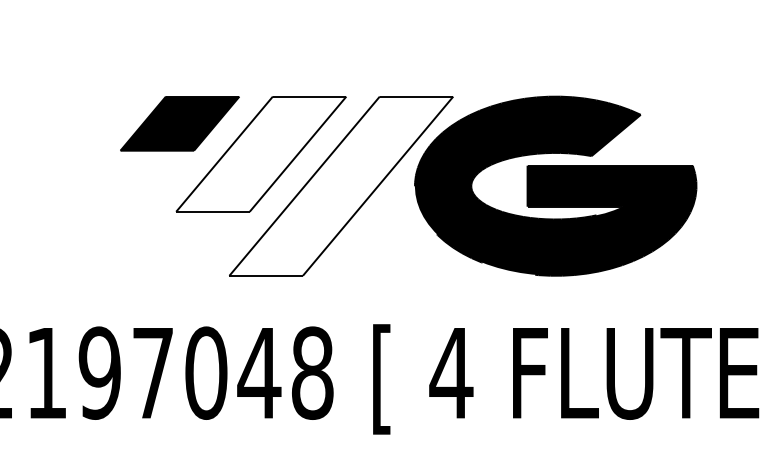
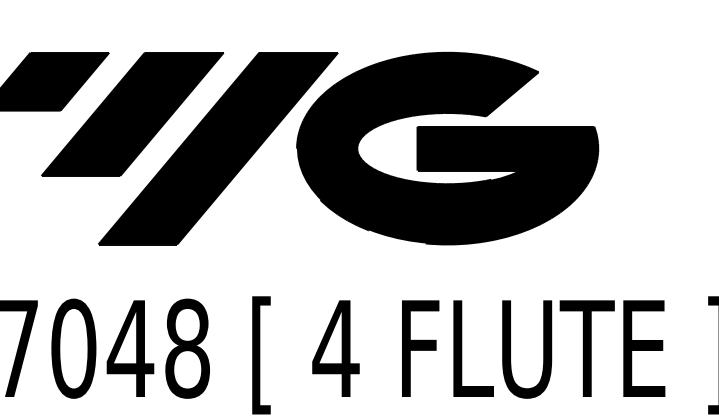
fill: (261, 153) -> (132, 113), added
fill: (341, 185) -> (218, 147), added

